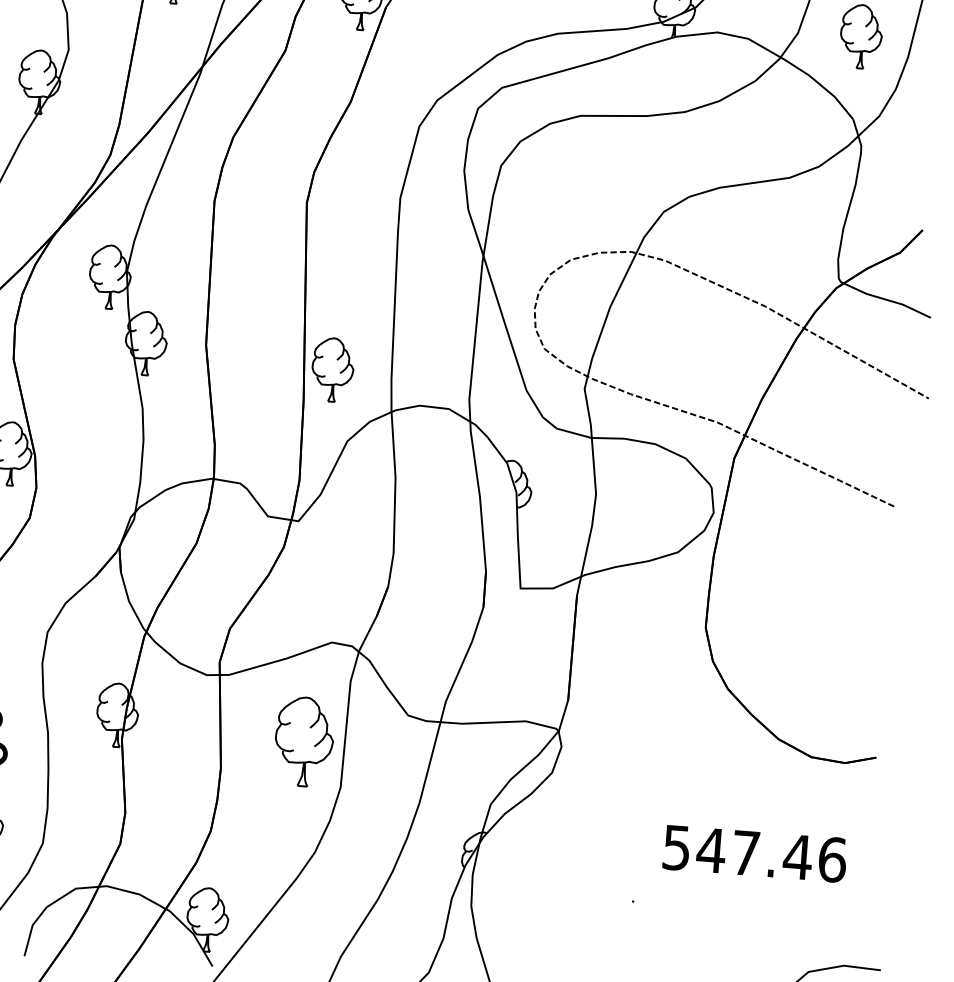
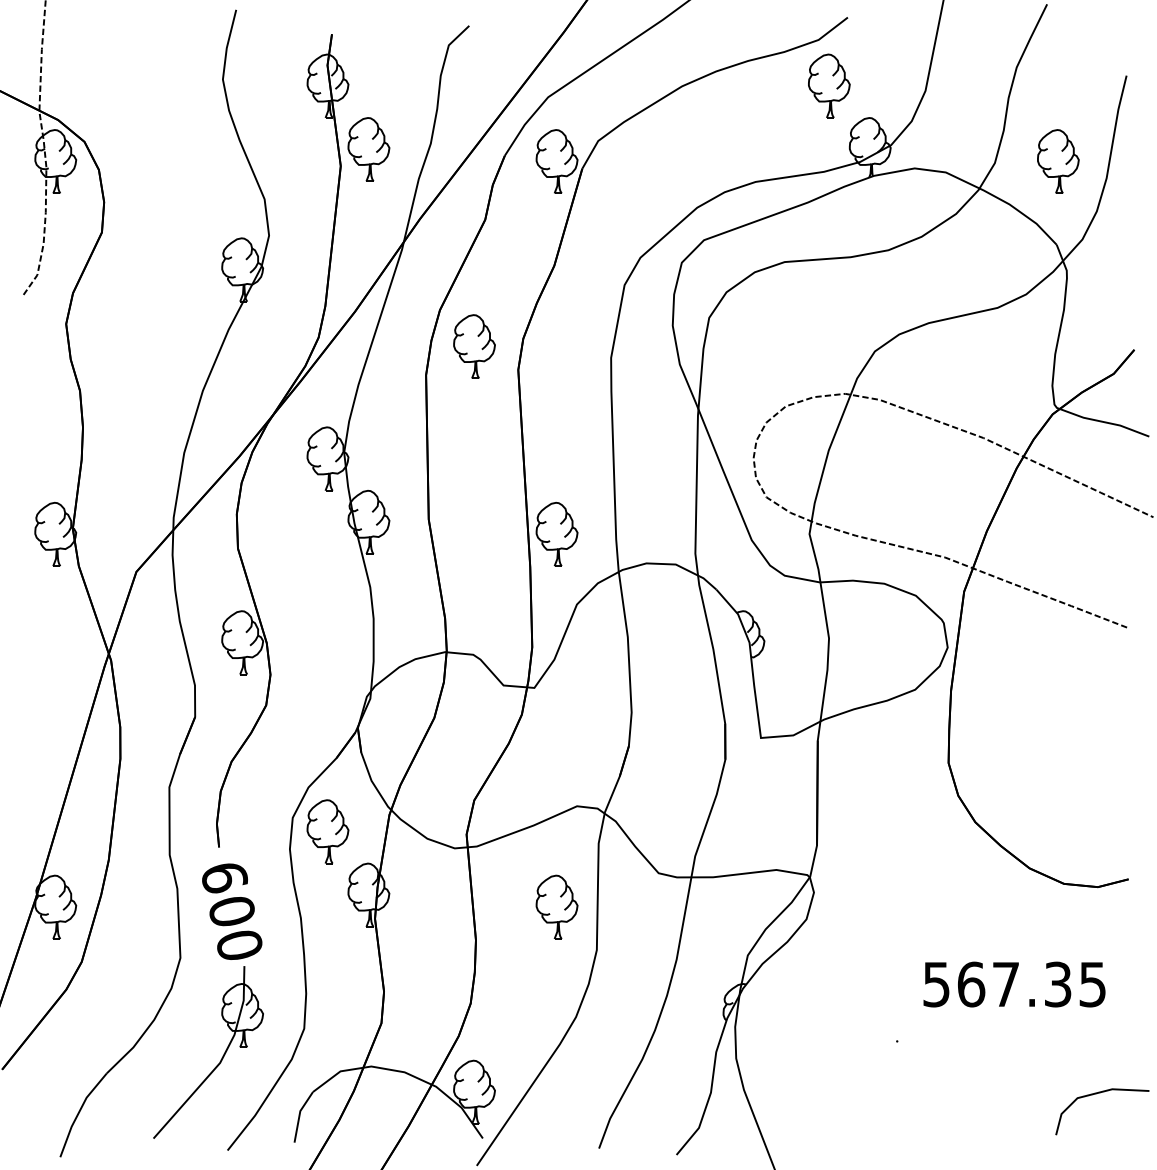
part: (264, 176) -> (474, 346), added
part: (81, 648) -> (327, 831), added
part: (303, 740) -> (556, 906), size x0.71
text: (771, 855) -> (1031, 984), 547.46 -> 567.35

